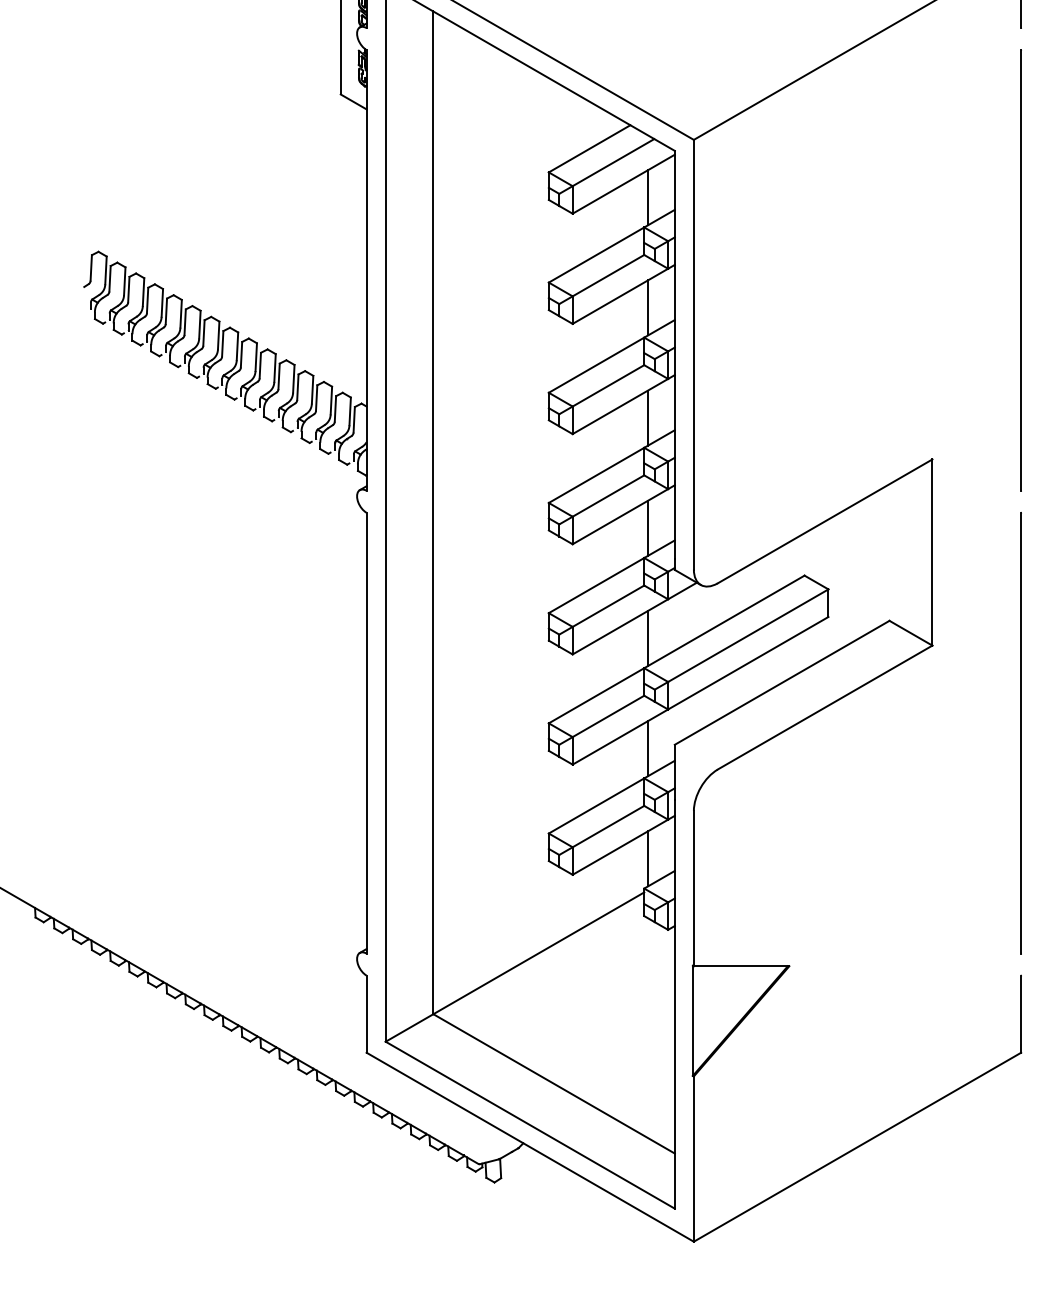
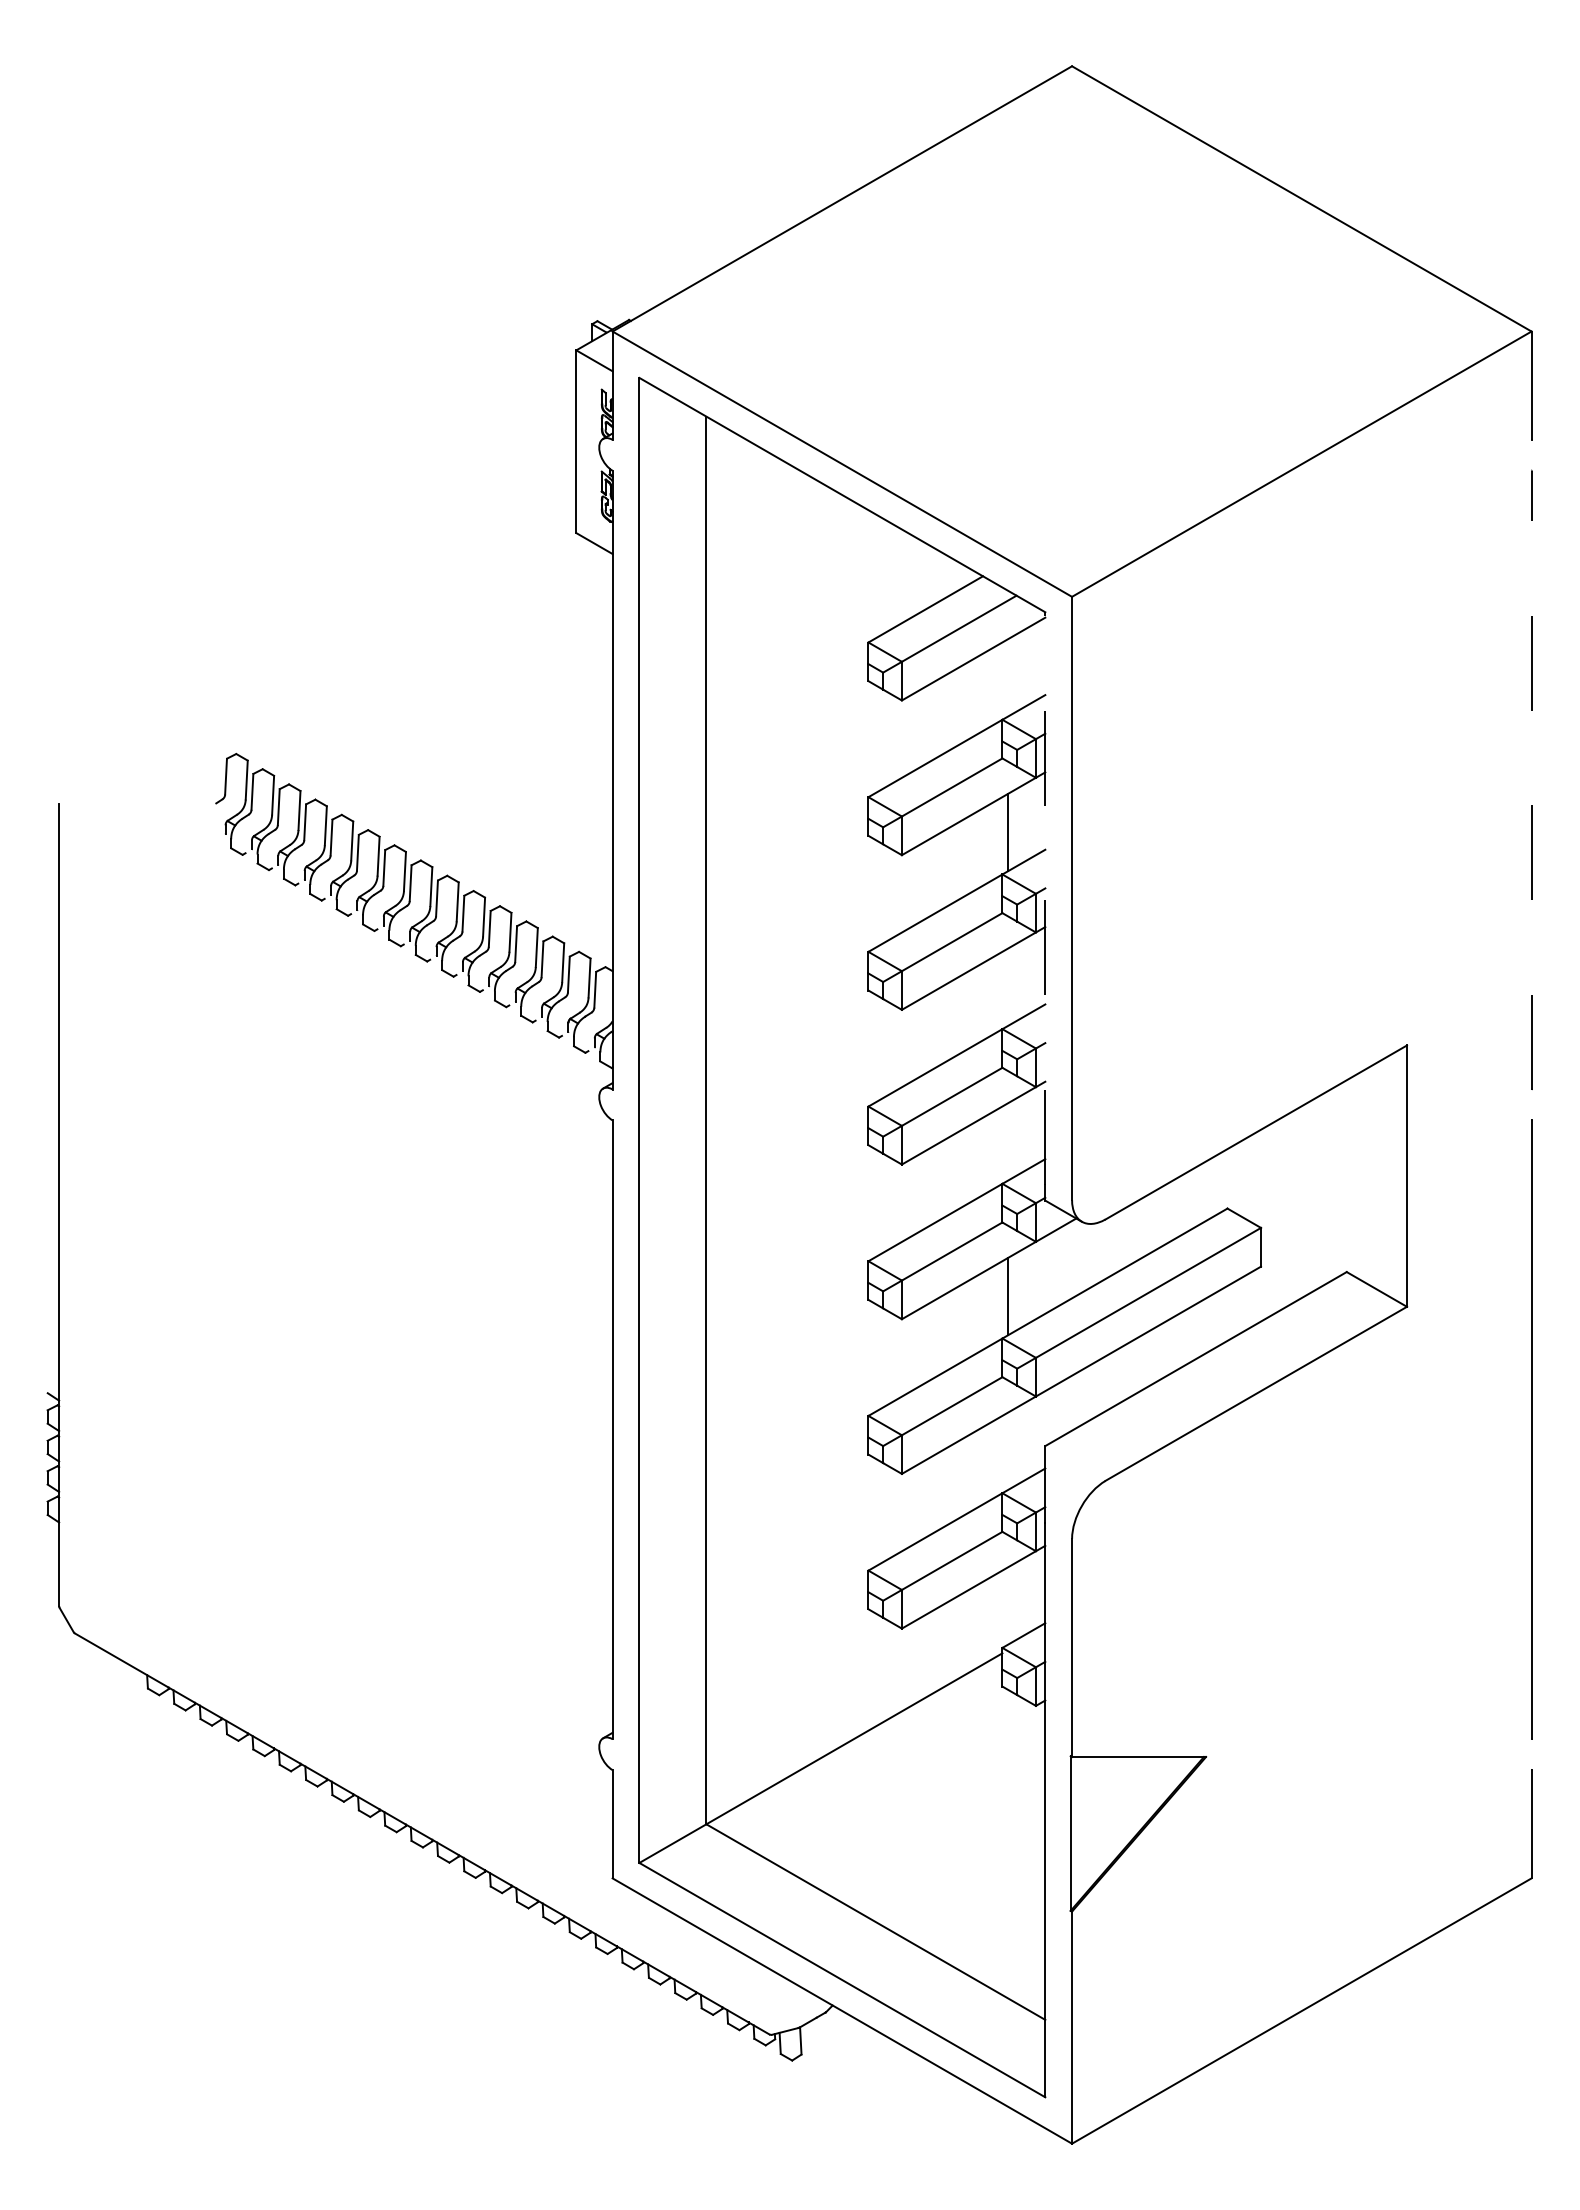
line: (647, 197) -> (1007, 677), removed
line: (1021, 269) -> (1531, 779), solid -> dashed
line: (674, 354) -> (1045, 897), solid -> dashed
line: (647, 418) -> (1007, 987), removed
line: (647, 527) -> (1007, 1141), removed
line: (647, 748) -> (1007, 1451), removed
line: (647, 858) -> (1007, 1605), removed

